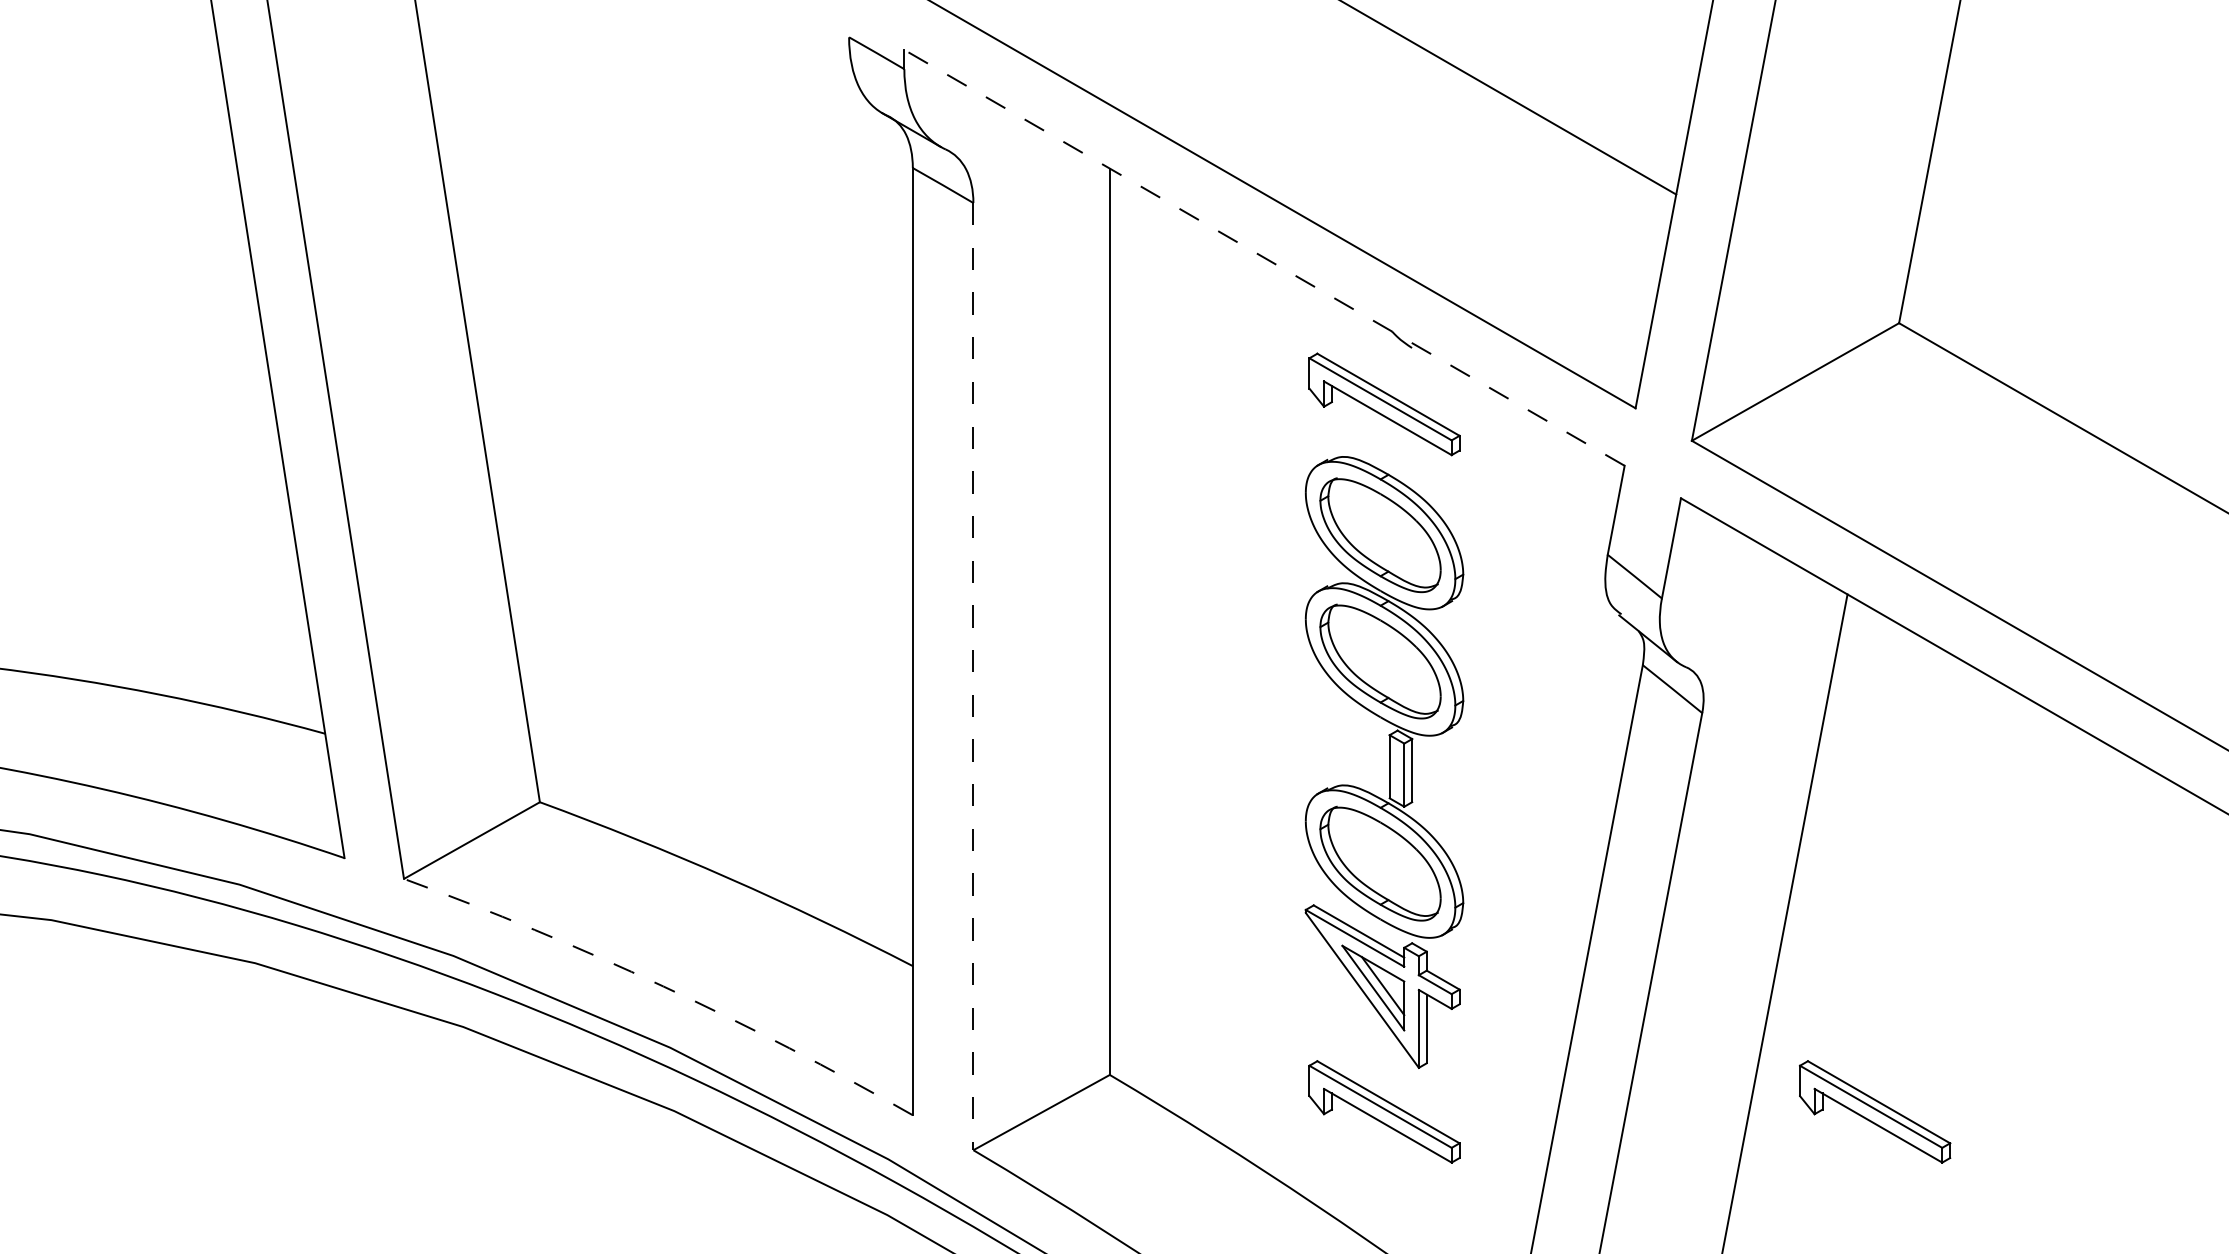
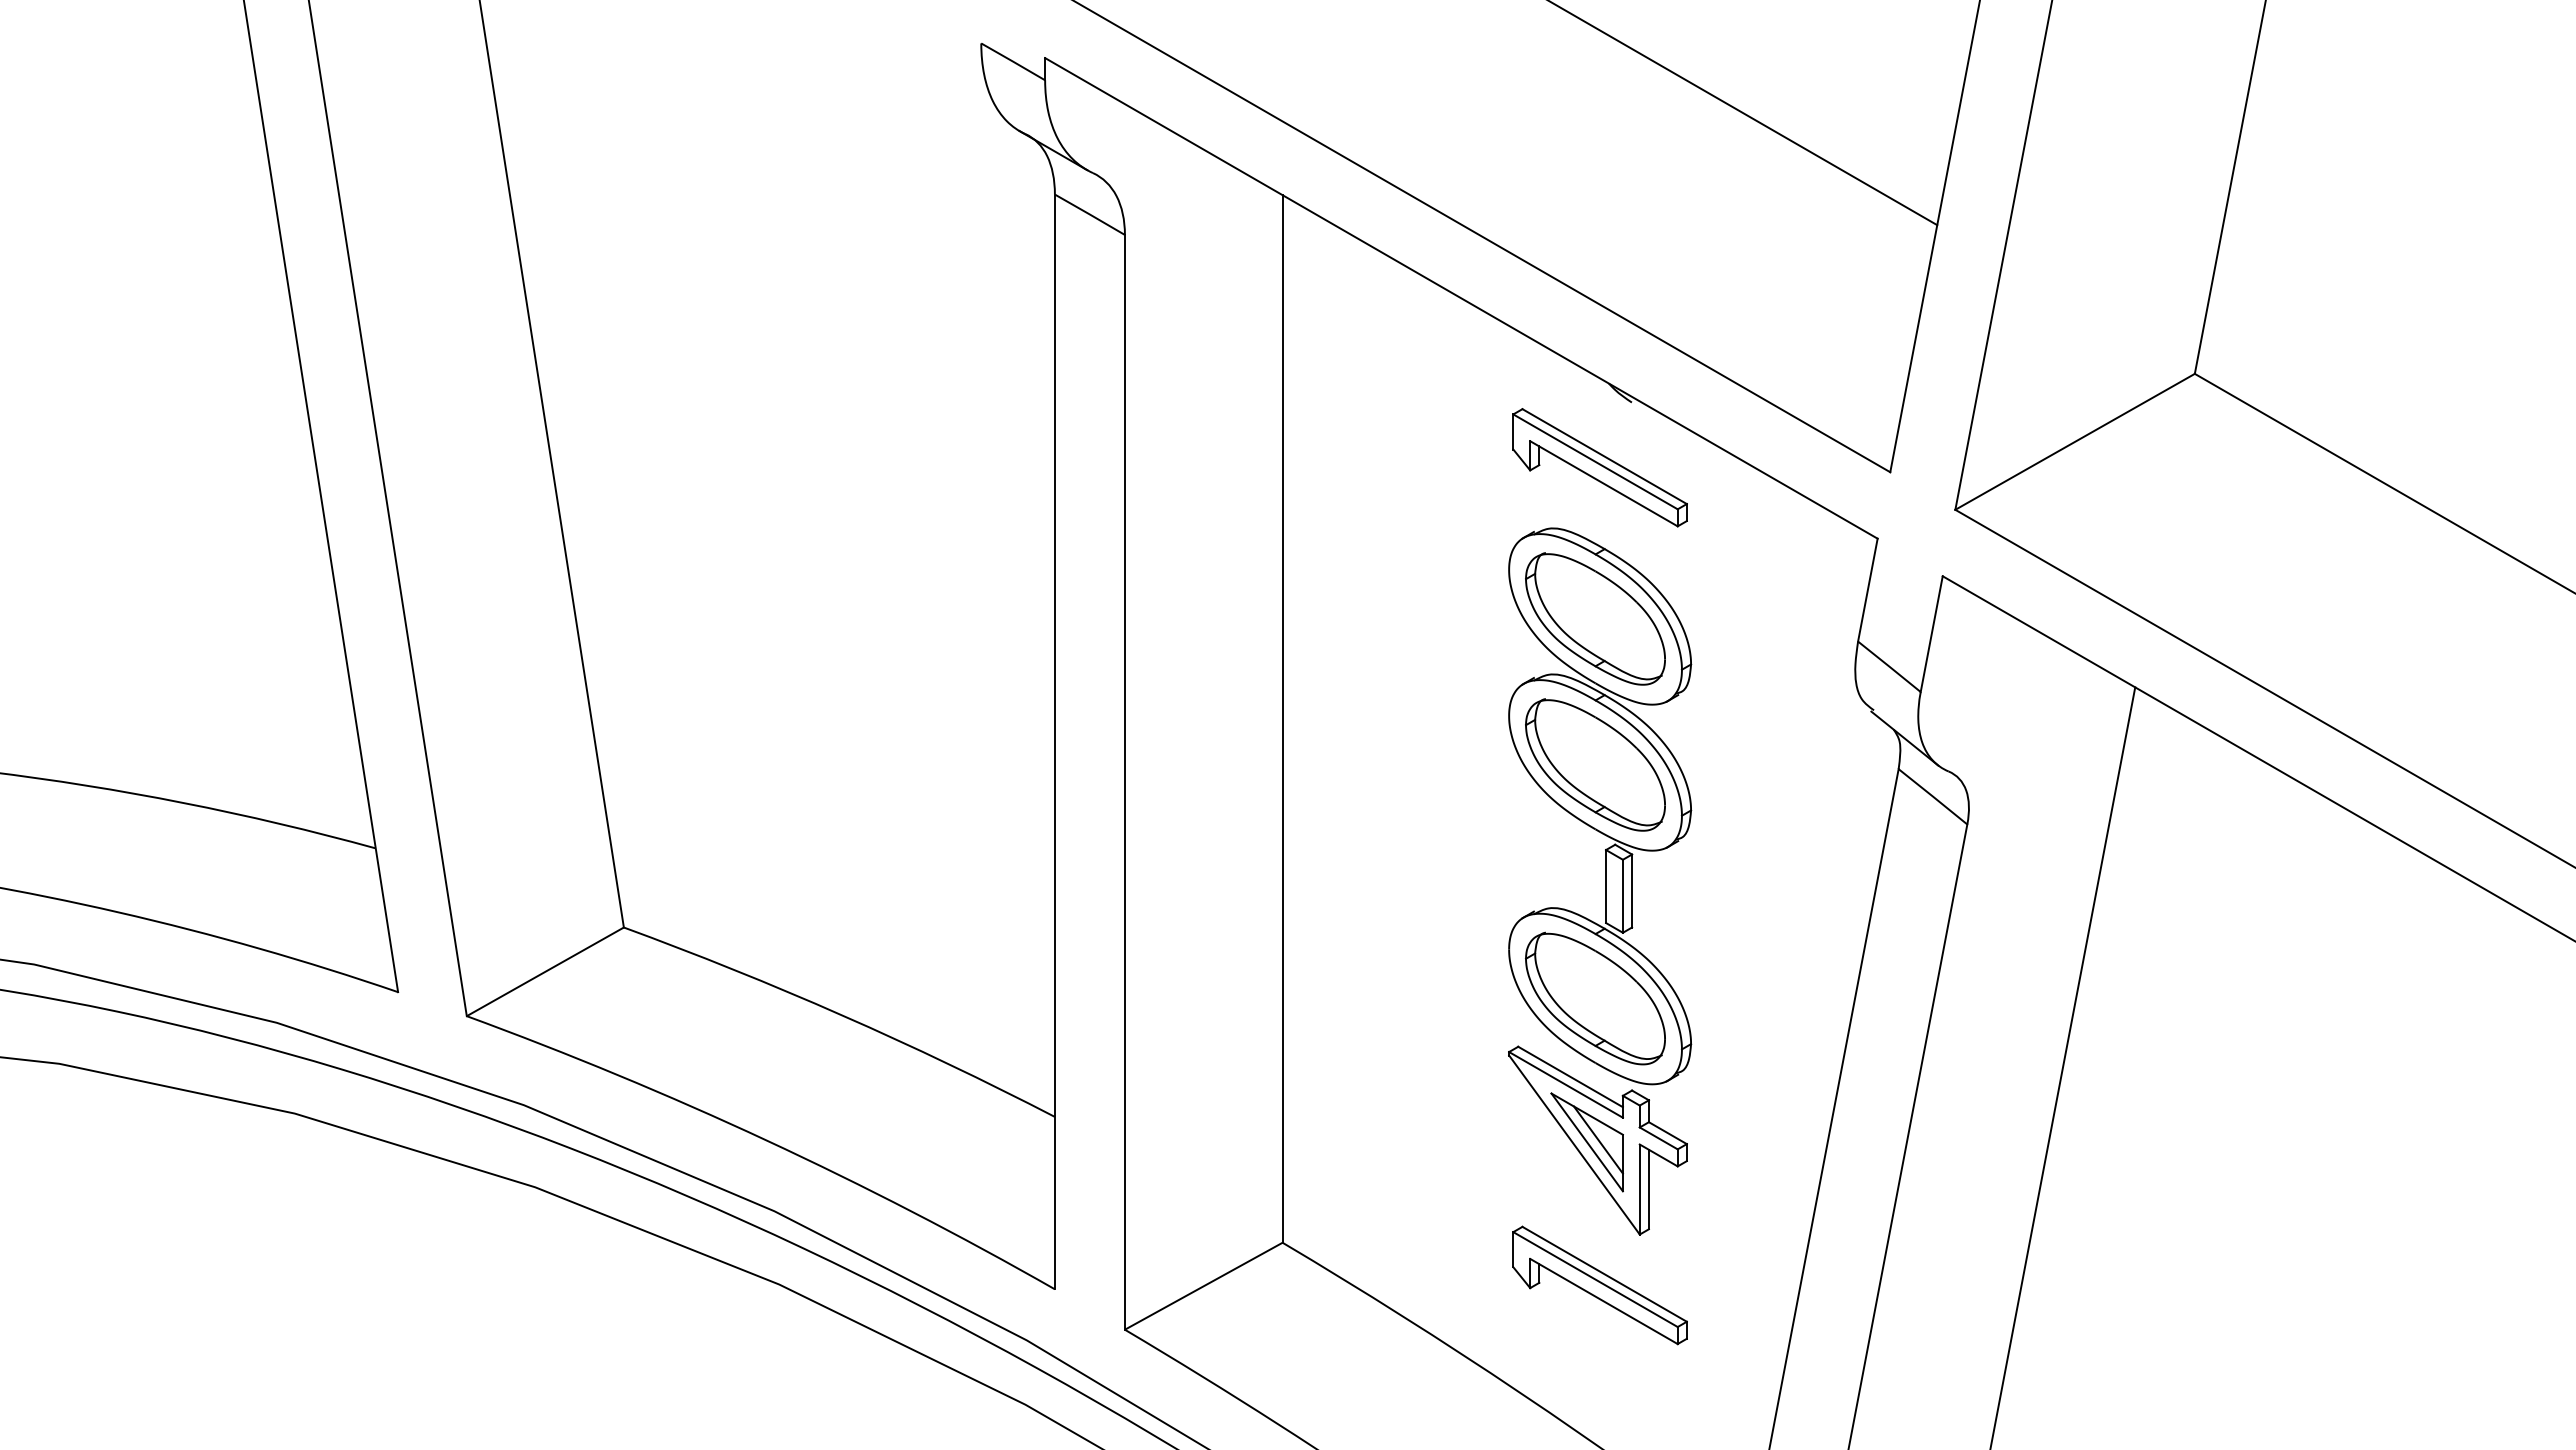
line: (1264, 257) -> (1461, 298), dashed -> solid
line: (973, 676) -> (1124, 782), dashed -> solid
arc: (663, 986) -> (766, 1140), dashed -> solid
part: (1874, 1111) -> (2166, 1285), removed

